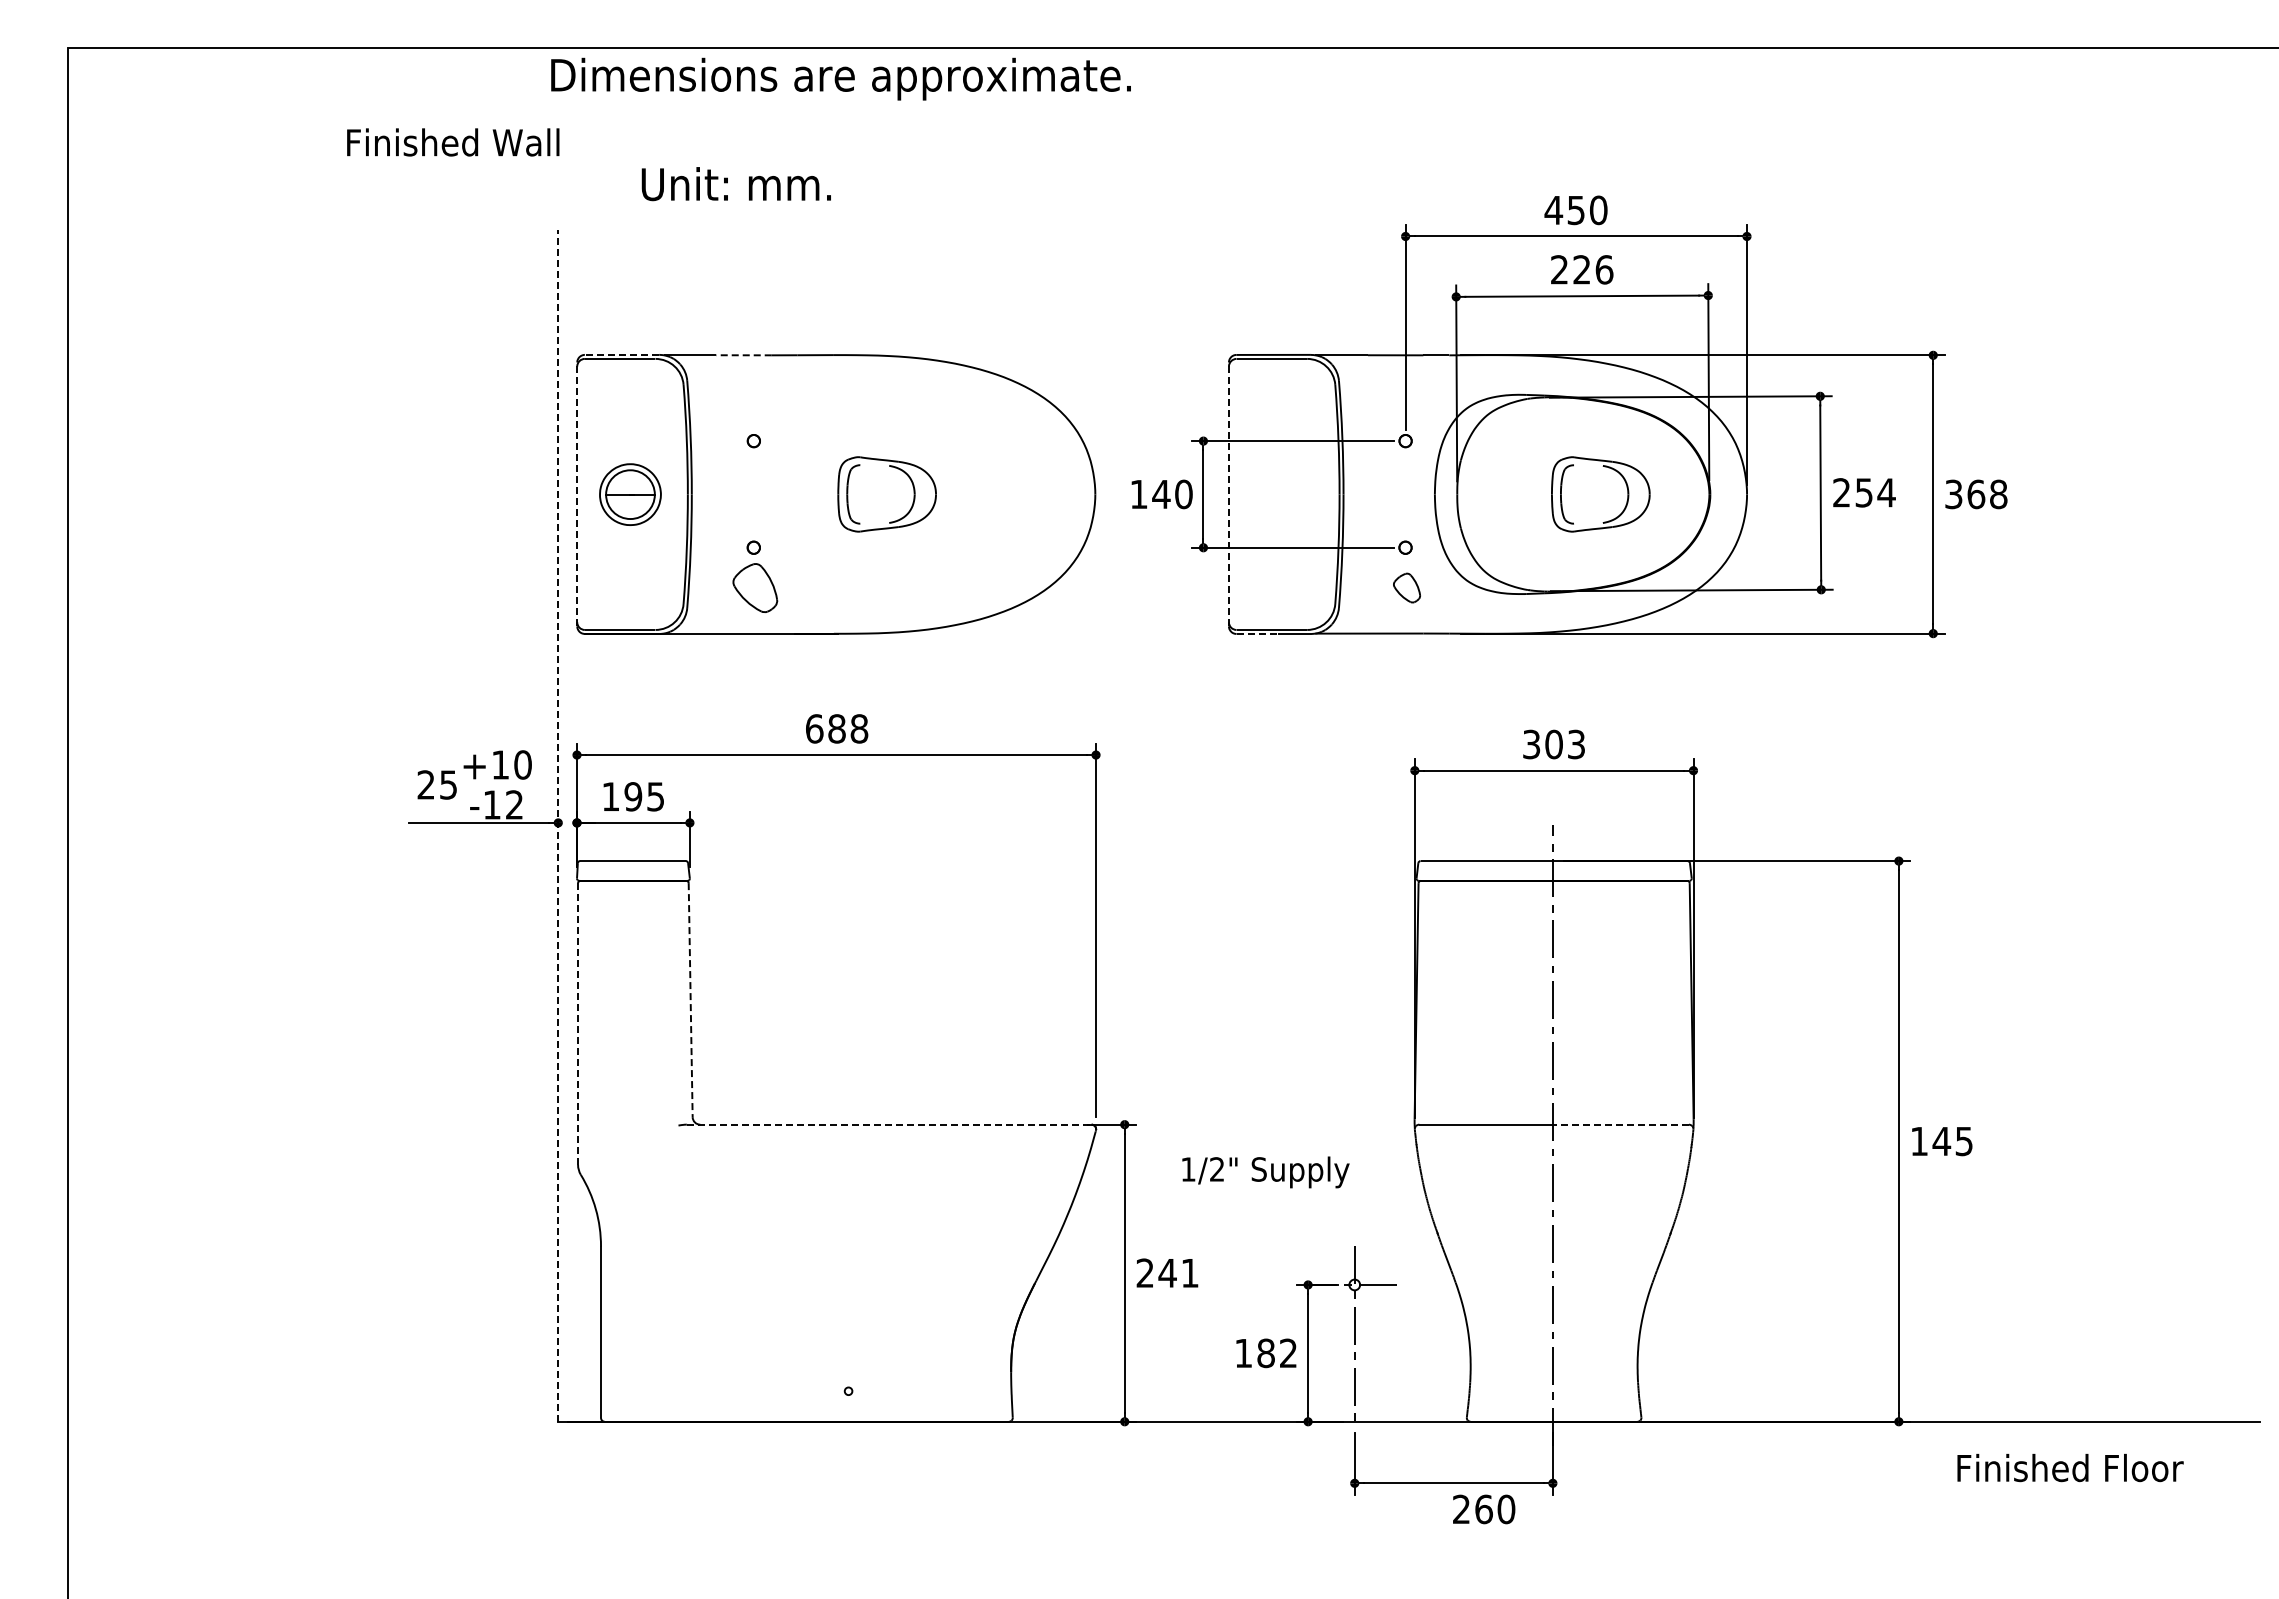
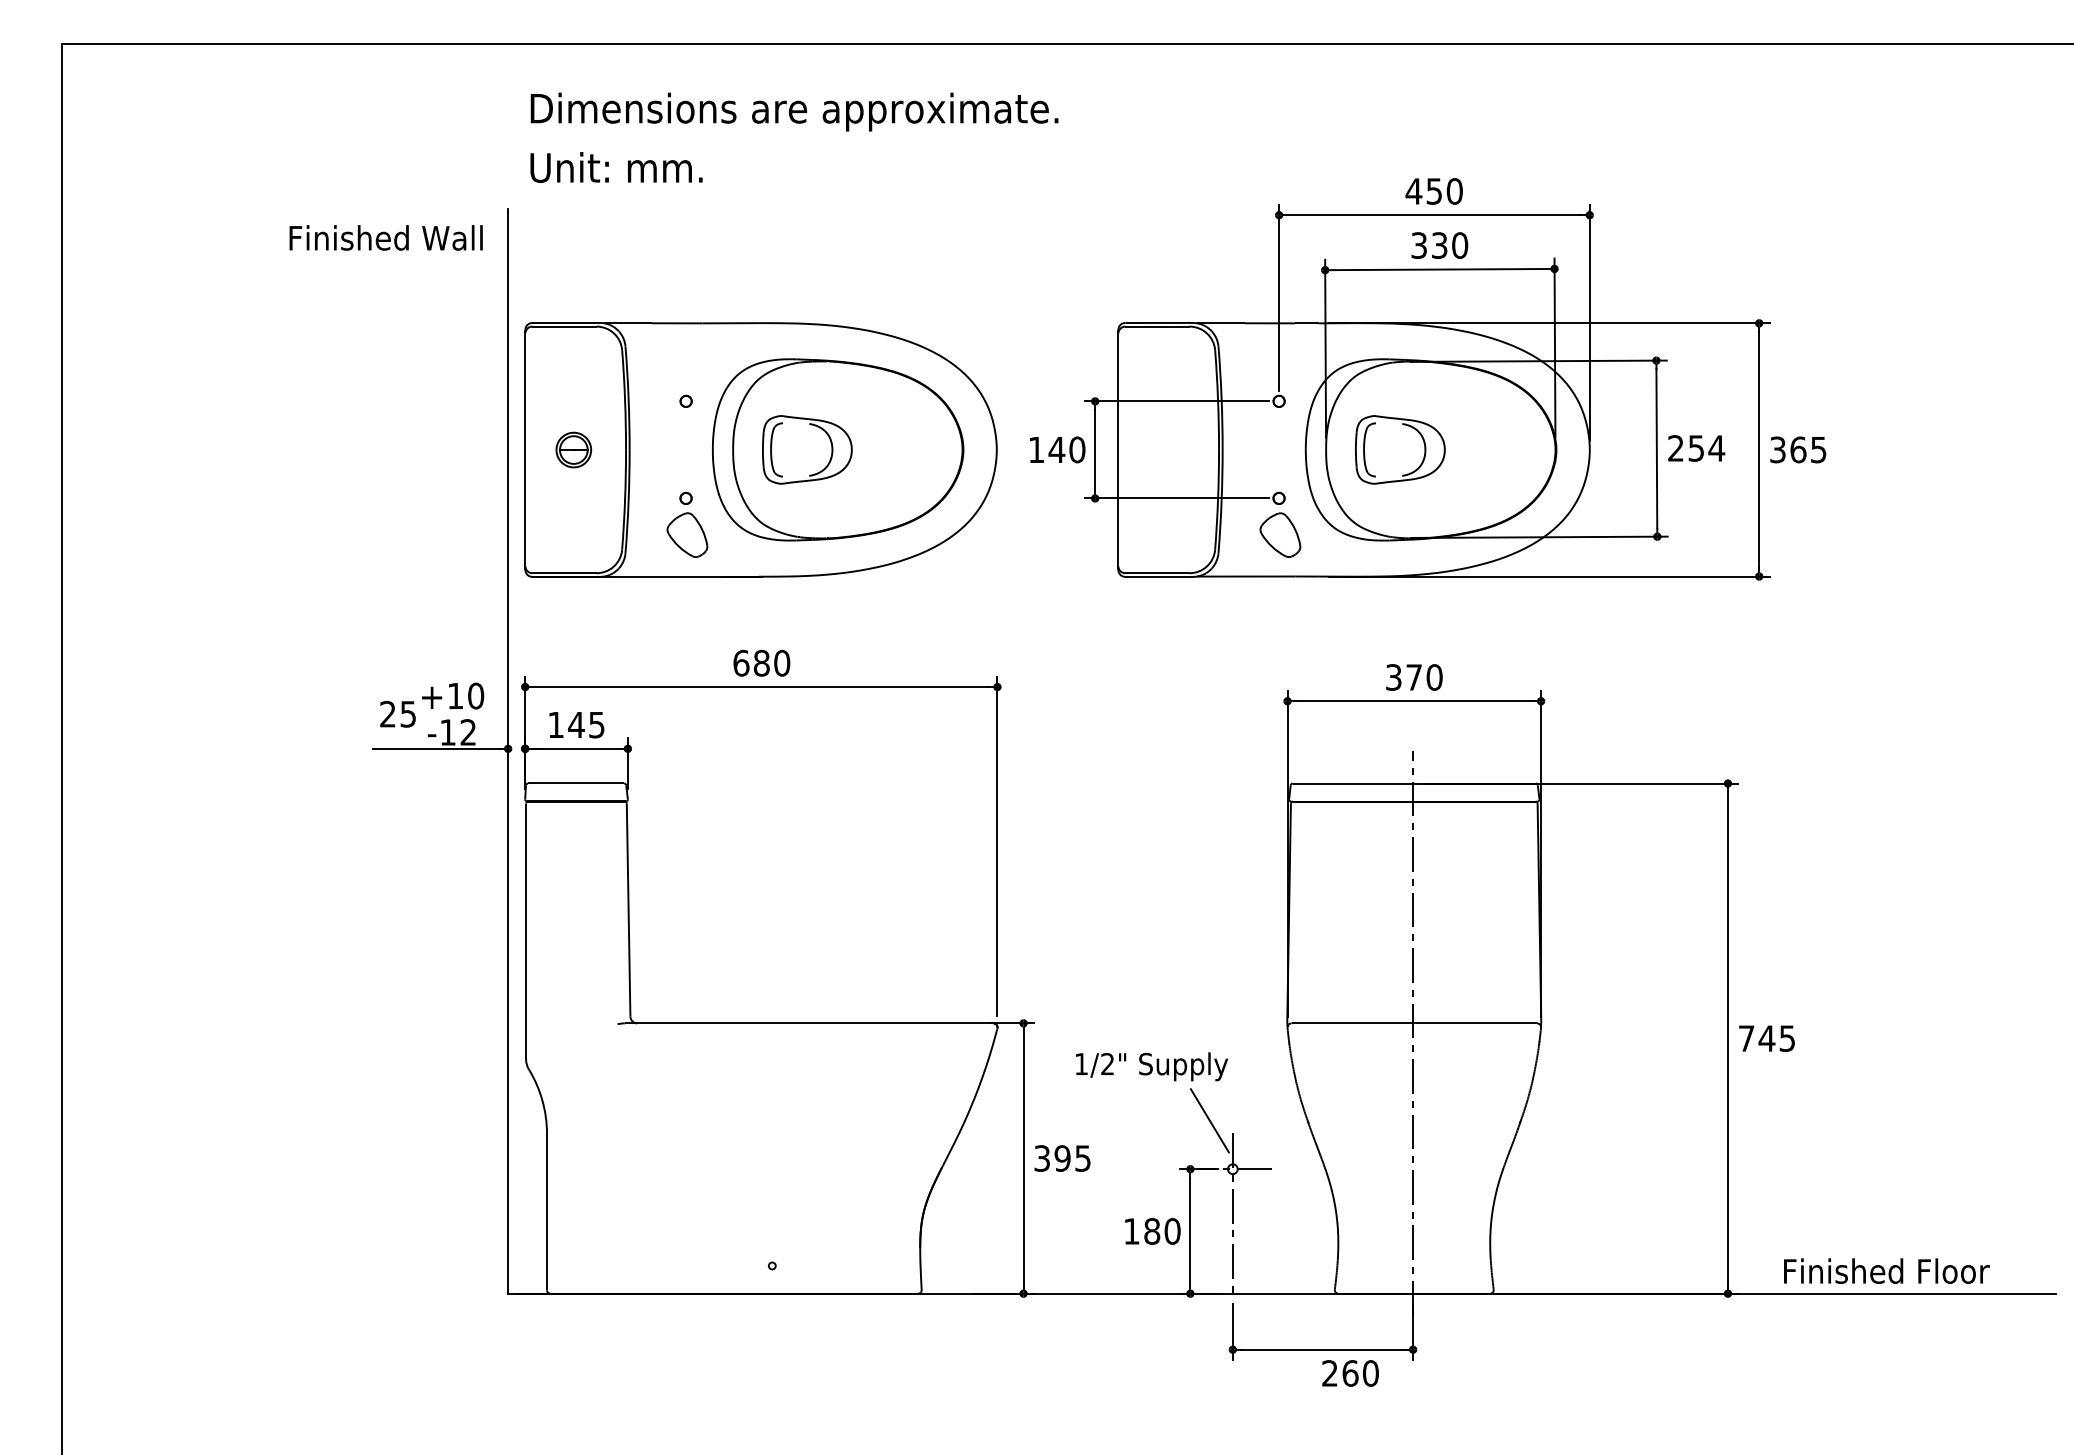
text: (840, 78) -> (794, 111), moved
text: (453, 142) -> (386, 237), moved
text: (735, 184) -> (615, 167), moved
text: (1582, 269) -> (1440, 245), 226 -> 330
line: (621, 354) -> (565, 322), dashed -> solid
line: (744, 355) -> (677, 323), dashed -> solid
part: (920, 493) -> (837, 449), added
line: (577, 494) -> (525, 449), dashed -> solid
part: (630, 494) -> (573, 449), size x0.62
line: (1228, 494) -> (1117, 449), dashed -> solid
part: (1600, 494) -> (1400, 449), moved
text: (1998, 494) -> (1818, 449), 368 -> 365
part: (1406, 587) -> (1279, 534), size x1.67
line: (1257, 634) -> (1144, 577), dashed -> solid
text: (859, 728) -> (782, 662), 688 -> 680
text: (1565, 744) -> (1424, 677), 303 -> 370
text: (633, 796) -> (576, 724), 195 -> 145
line: (558, 825) -> (508, 751), dashed -> solid
line: (690, 1000) -> (628, 910), dashed -> solid
line: (578, 1024) -> (526, 932), dashed -> solid
line: (889, 1124) -> (809, 1023), dashed -> solid
line: (1621, 1124) -> (1475, 1023), dashed -> solid
text: (1919, 1141) -> (1746, 1038), 145 -> 745
line: (1329, 1231) -> (1209, 1120), added
text: (1167, 1272) -> (1062, 1157), 241 -> 395
text: (1288, 1353) -> (1172, 1231), 182 -> 180
text: (2070, 1467) -> (1886, 1270), moved

